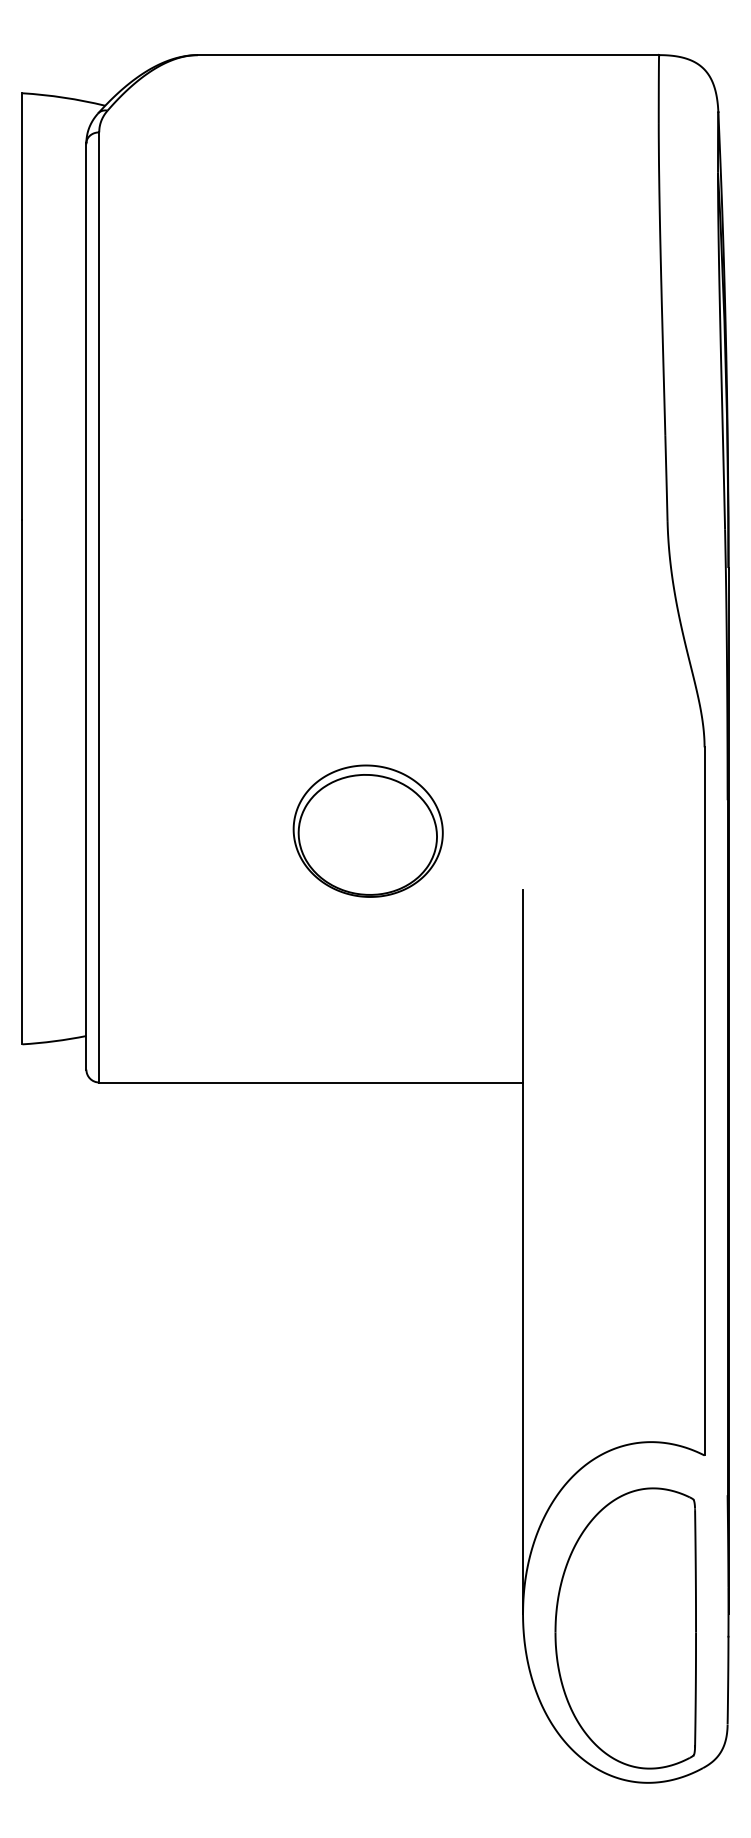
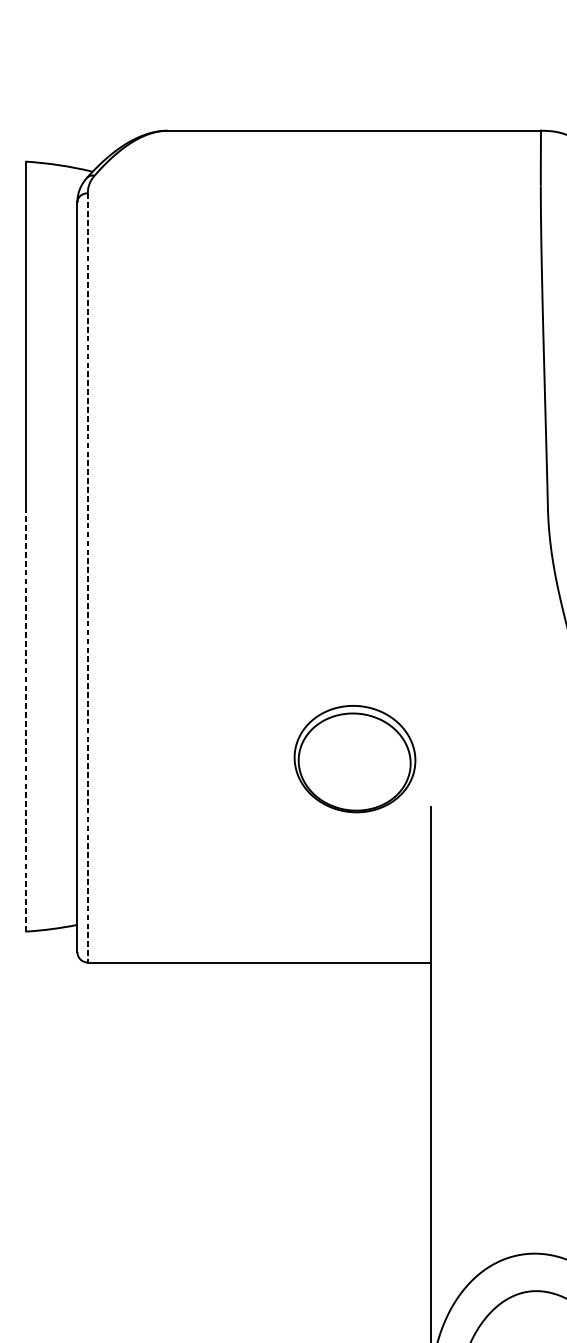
line: (99, 607) -> (88, 577), solid -> dashed
line: (22, 781) -> (25, 718), solid -> dashed
part: (367, 830) -> (354, 758), moved

